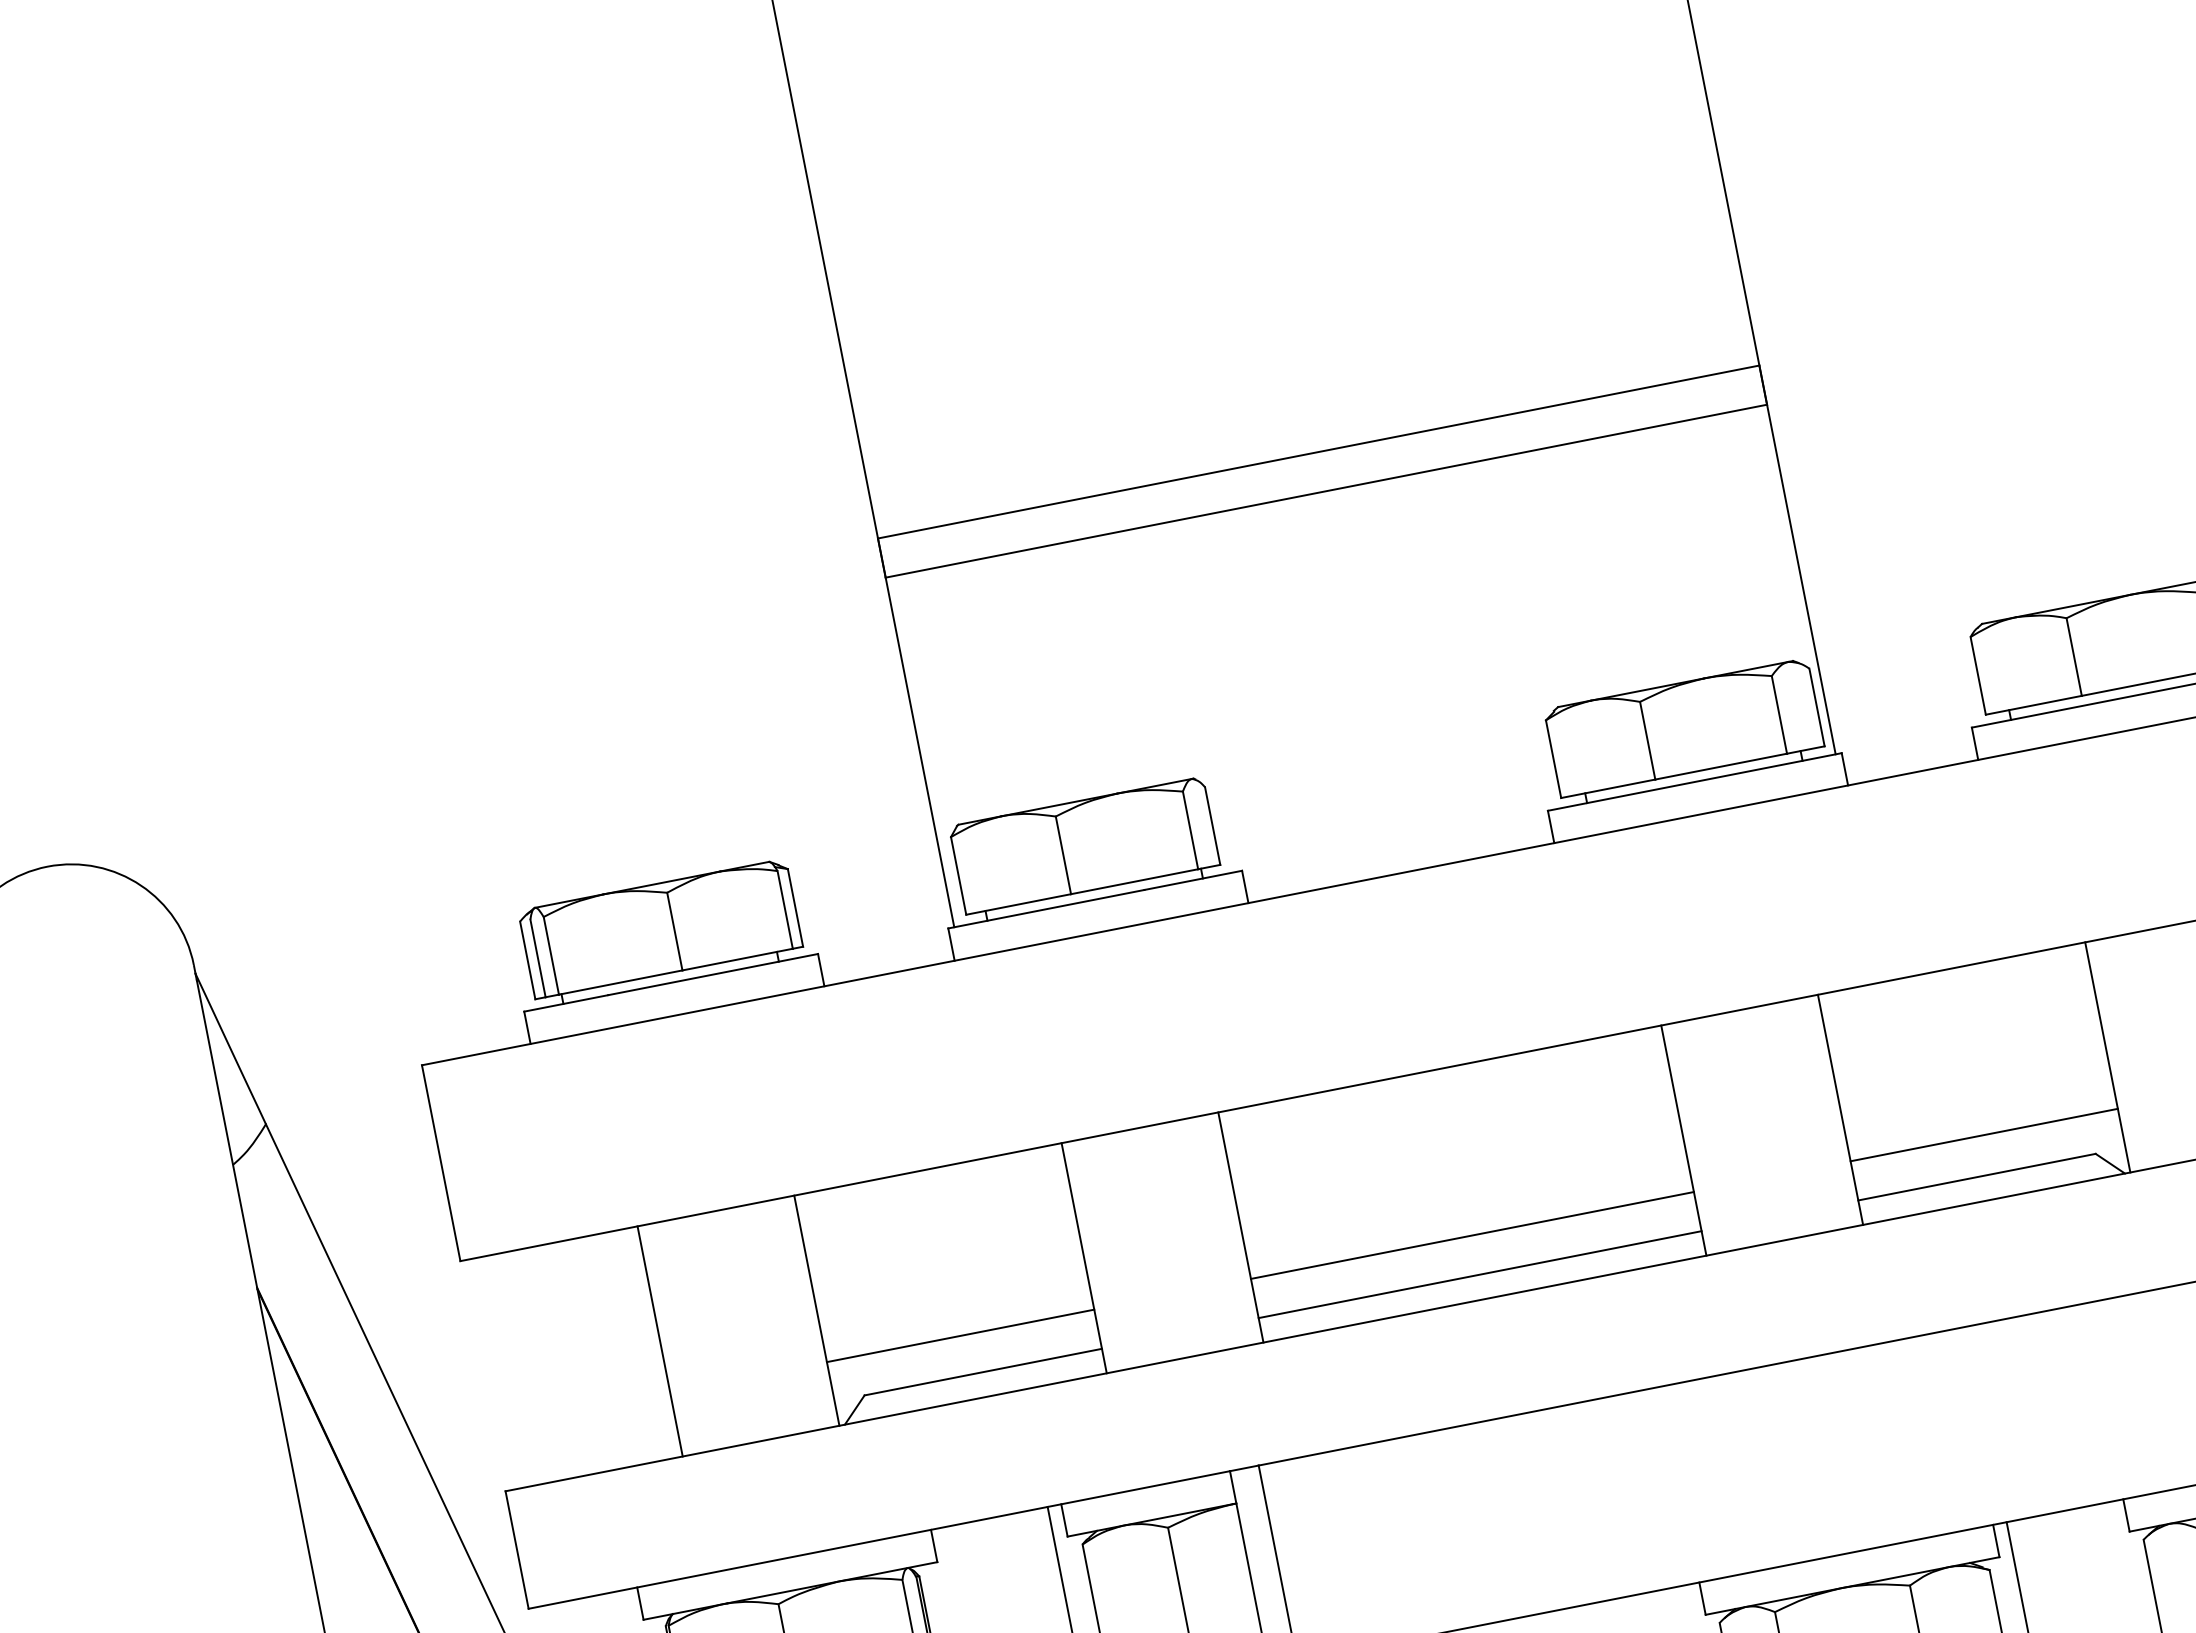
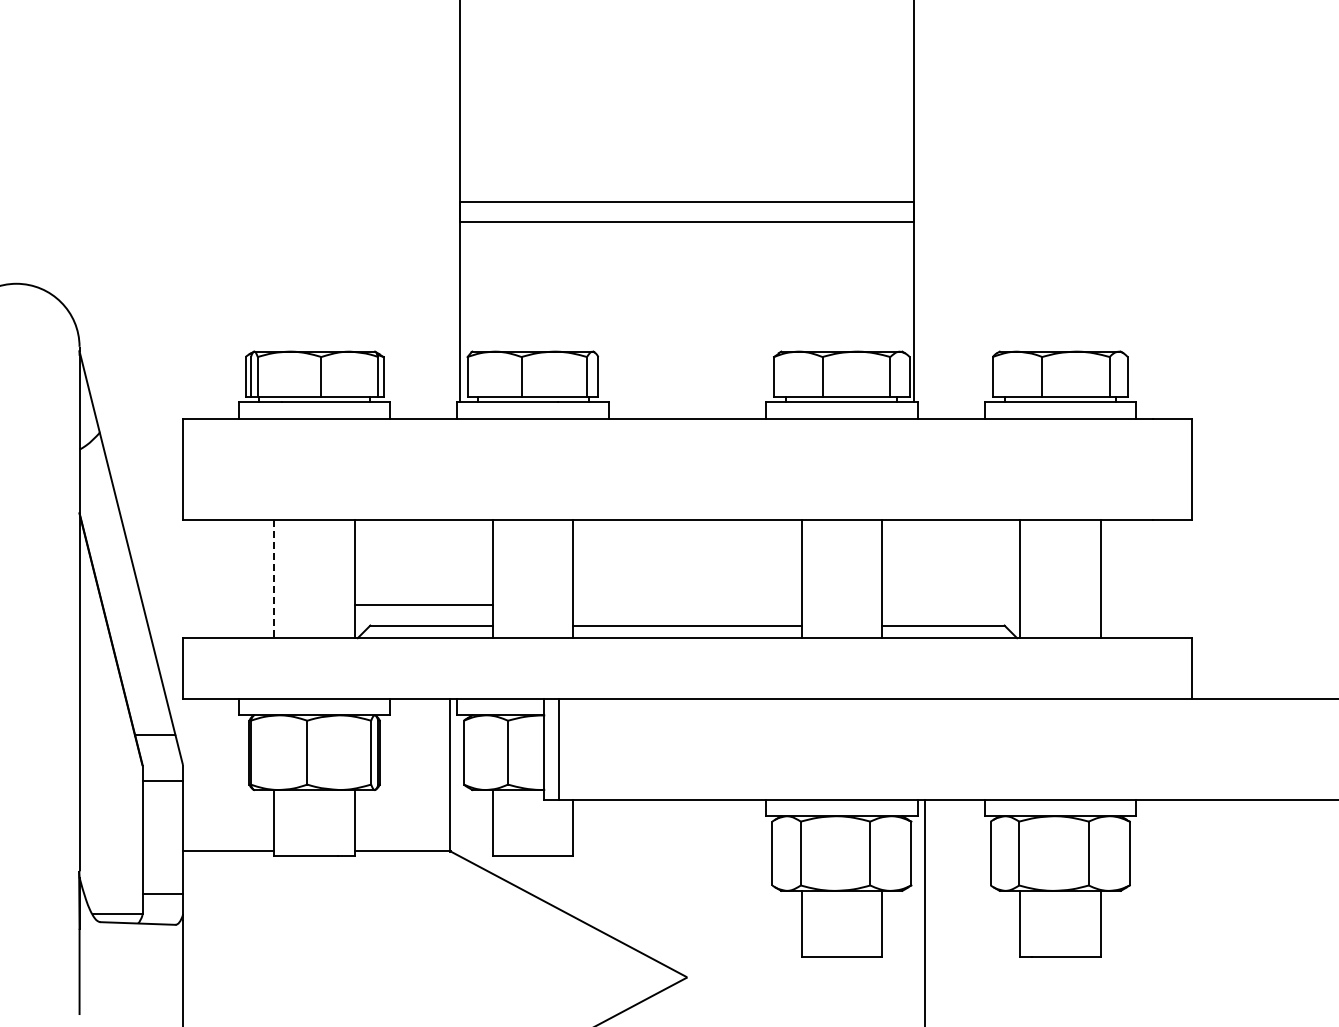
line: (1983, 1135) -> (950, 605), removed
line: (1472, 1235) -> (687, 605), removed
line: (660, 1342) -> (274, 579), solid -> dashed

